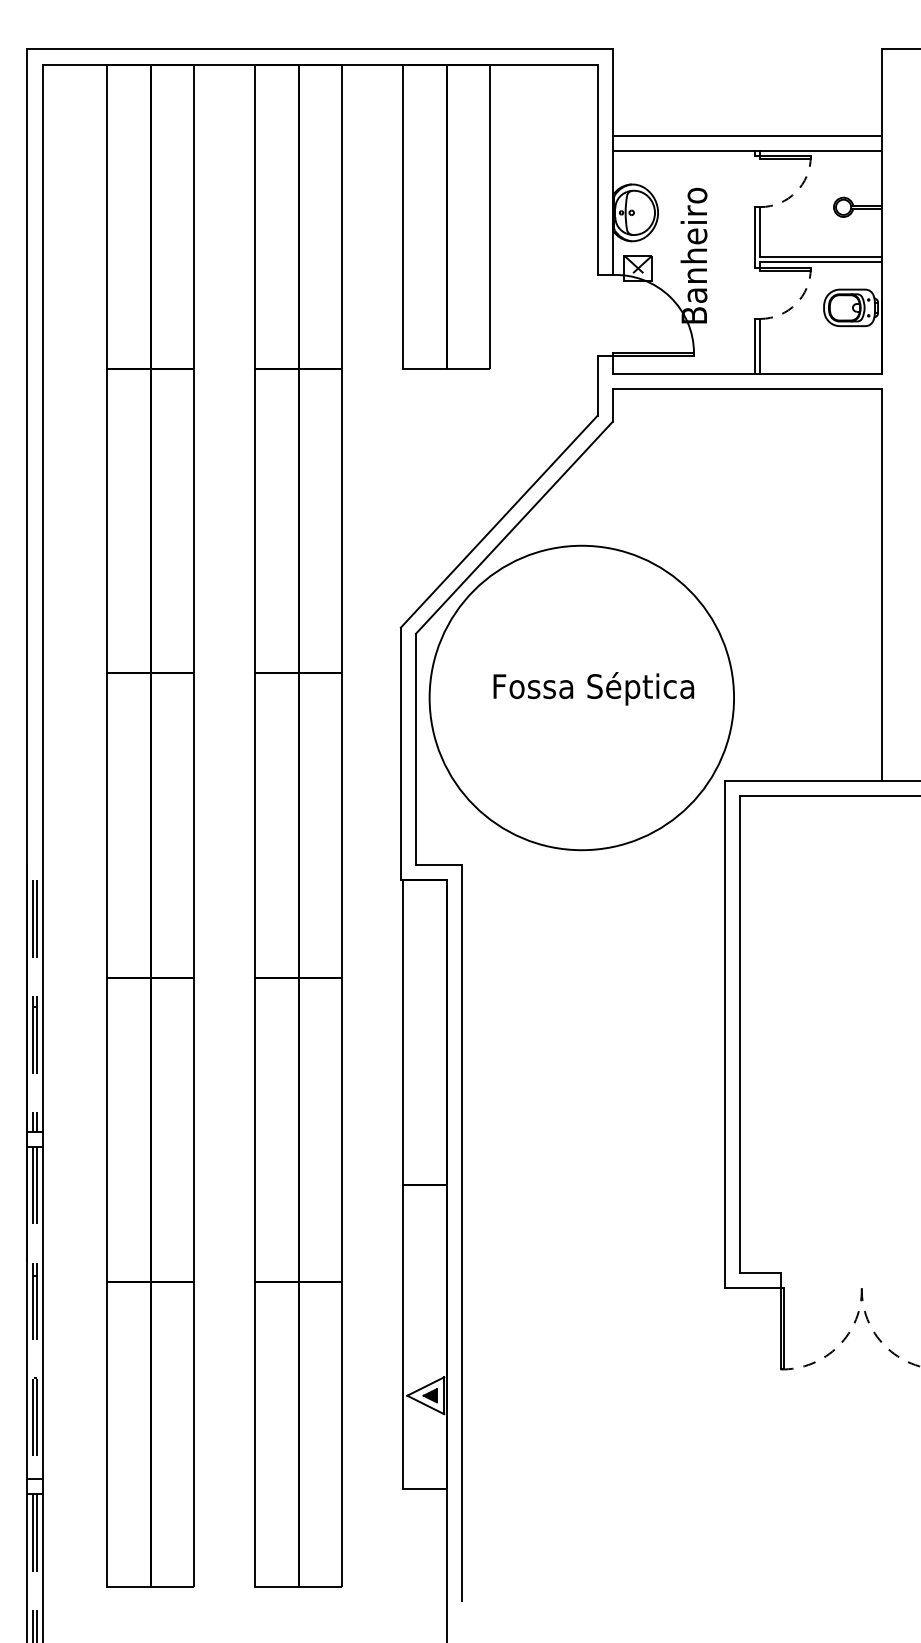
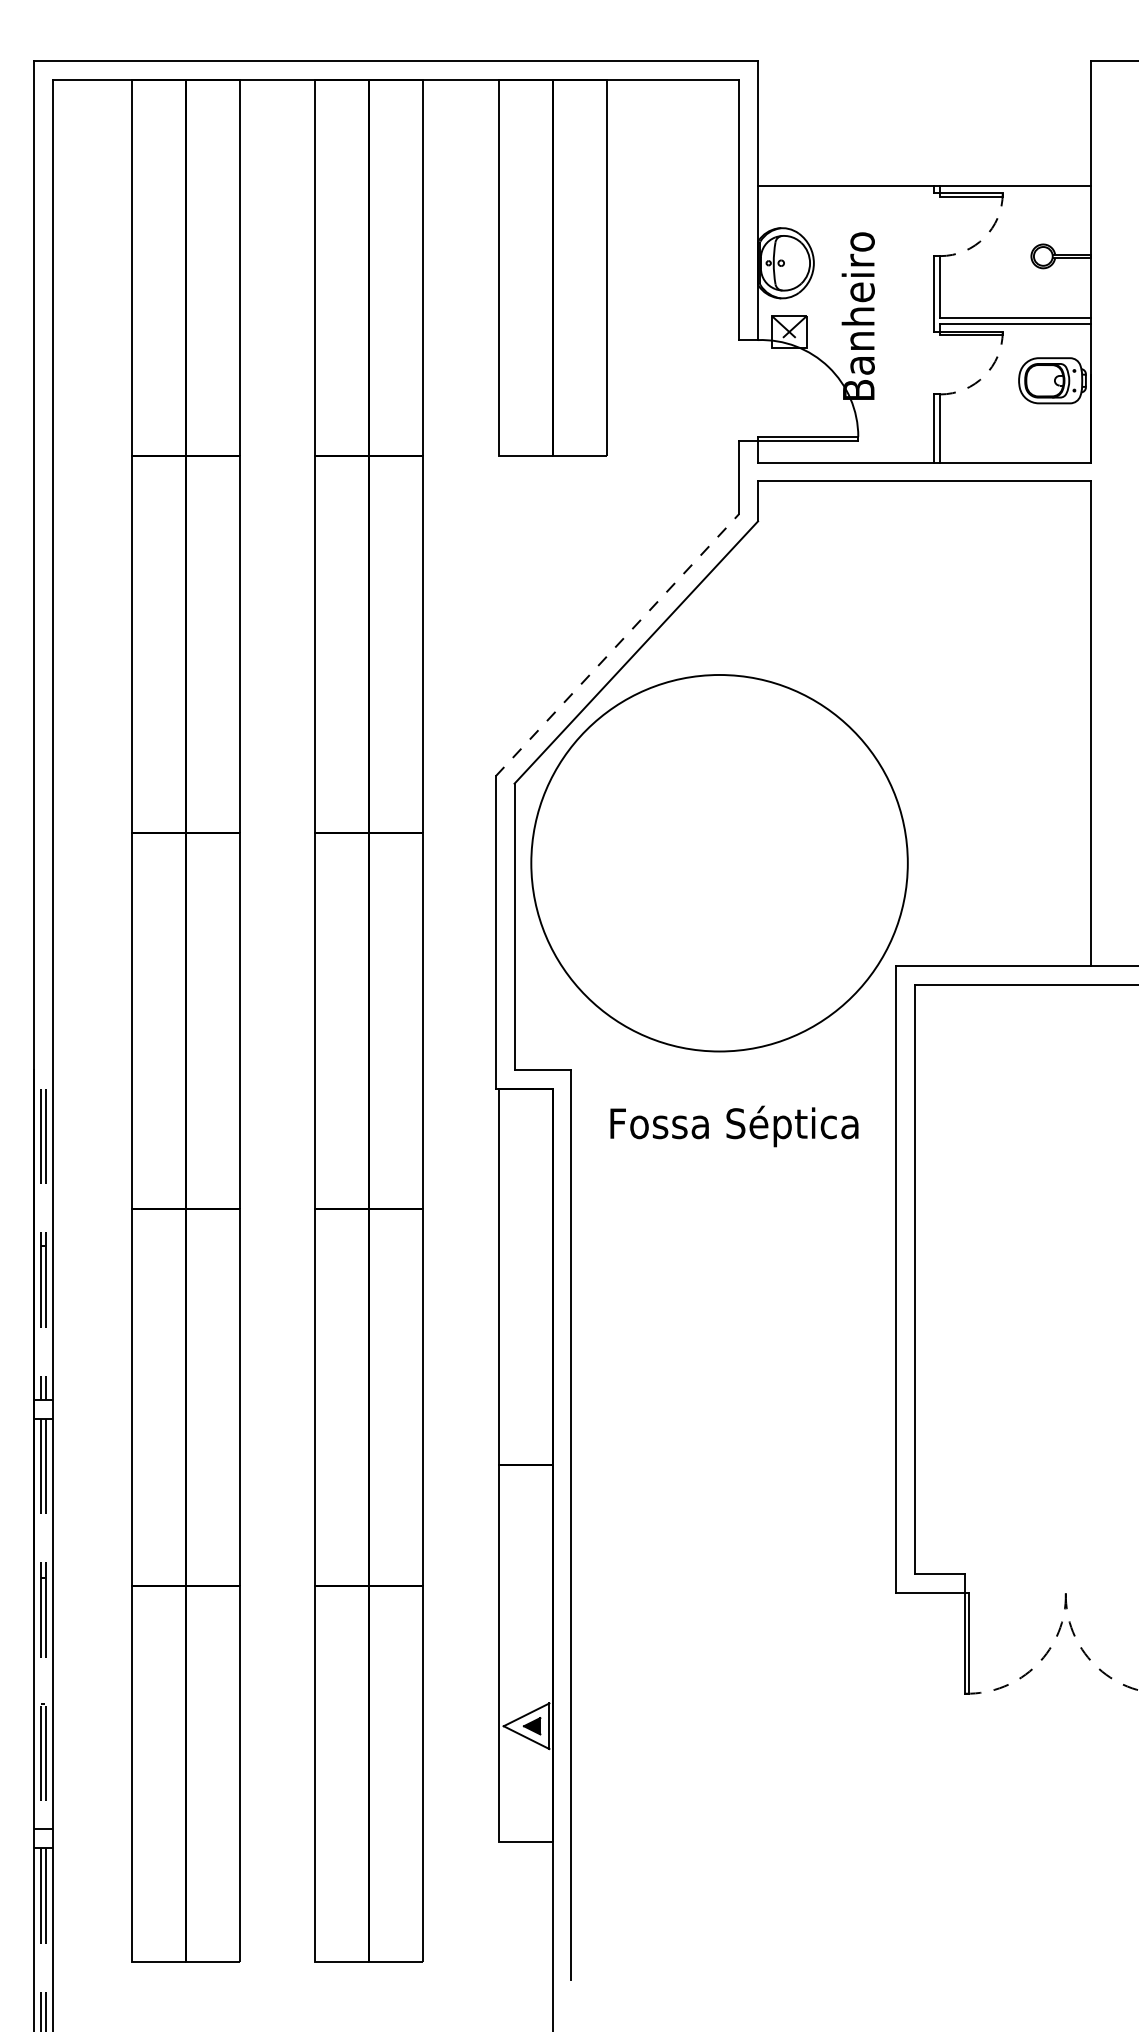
line: (746, 135) -> (923, 167), removed
line: (499, 521) -> (617, 644), solid -> dashed
text: (593, 688) -> (733, 1126), moved

